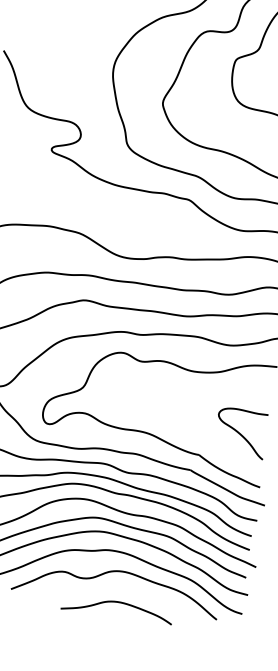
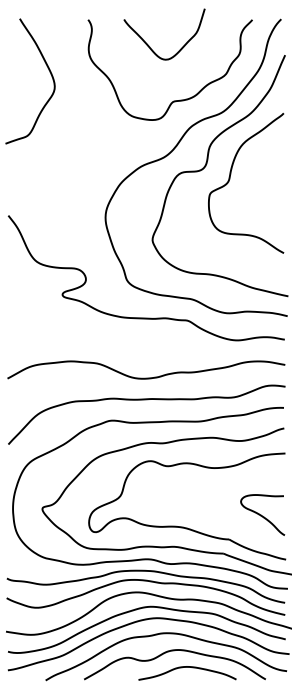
curve: (118, 602) -> (187, 667), moved

